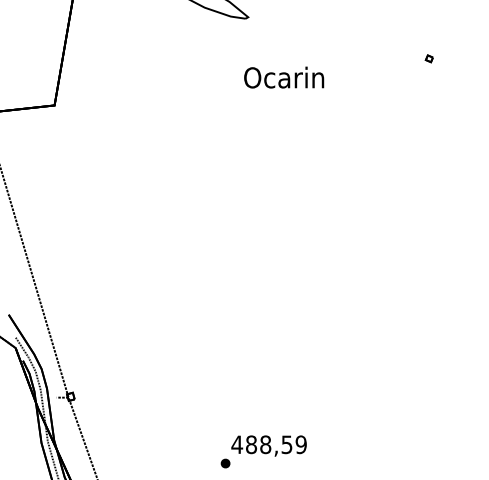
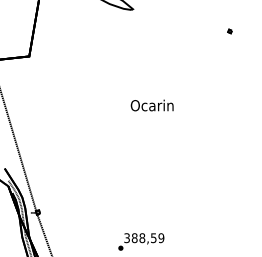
text: (282, 77) -> (151, 105), moved
text: (237, 445) -> (127, 238), 488,59 -> 388,59

